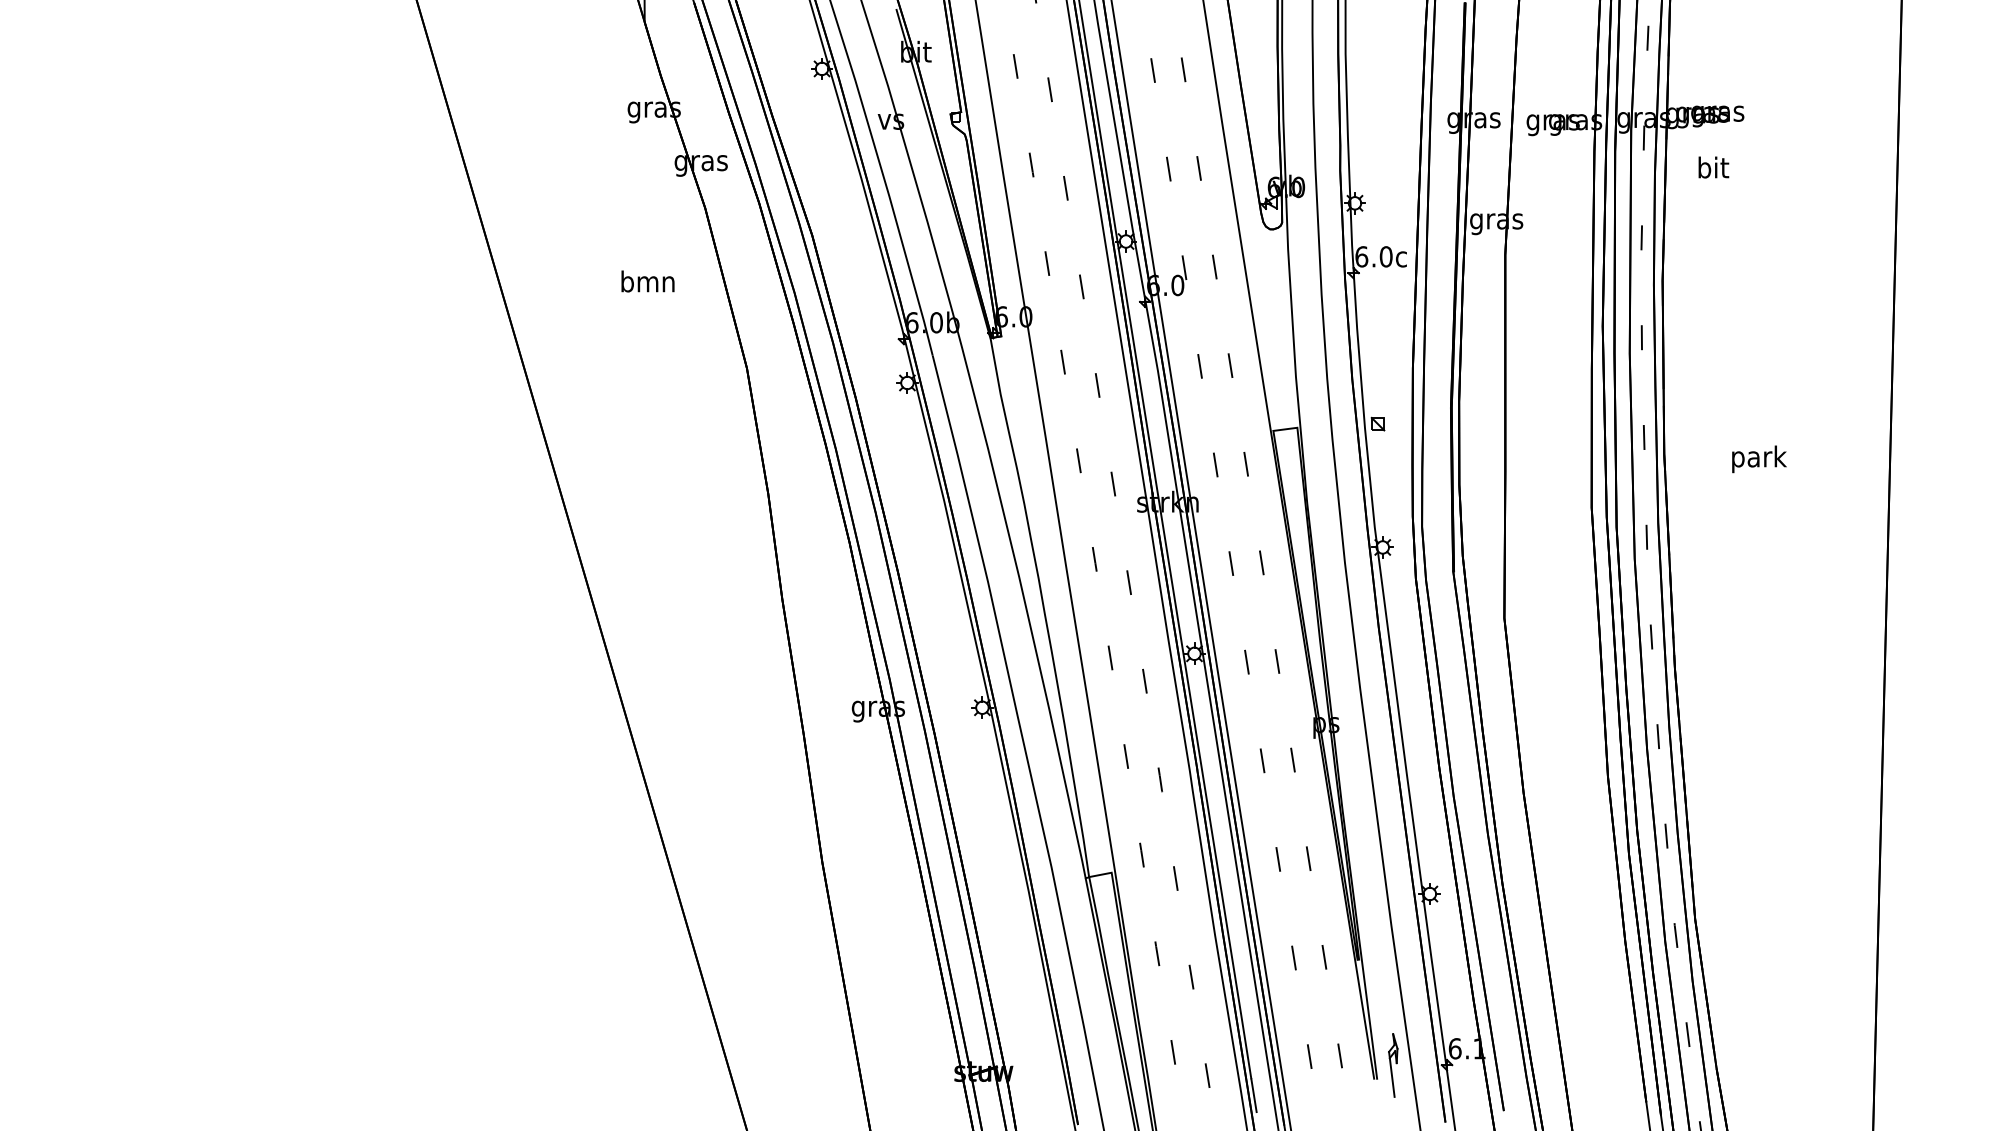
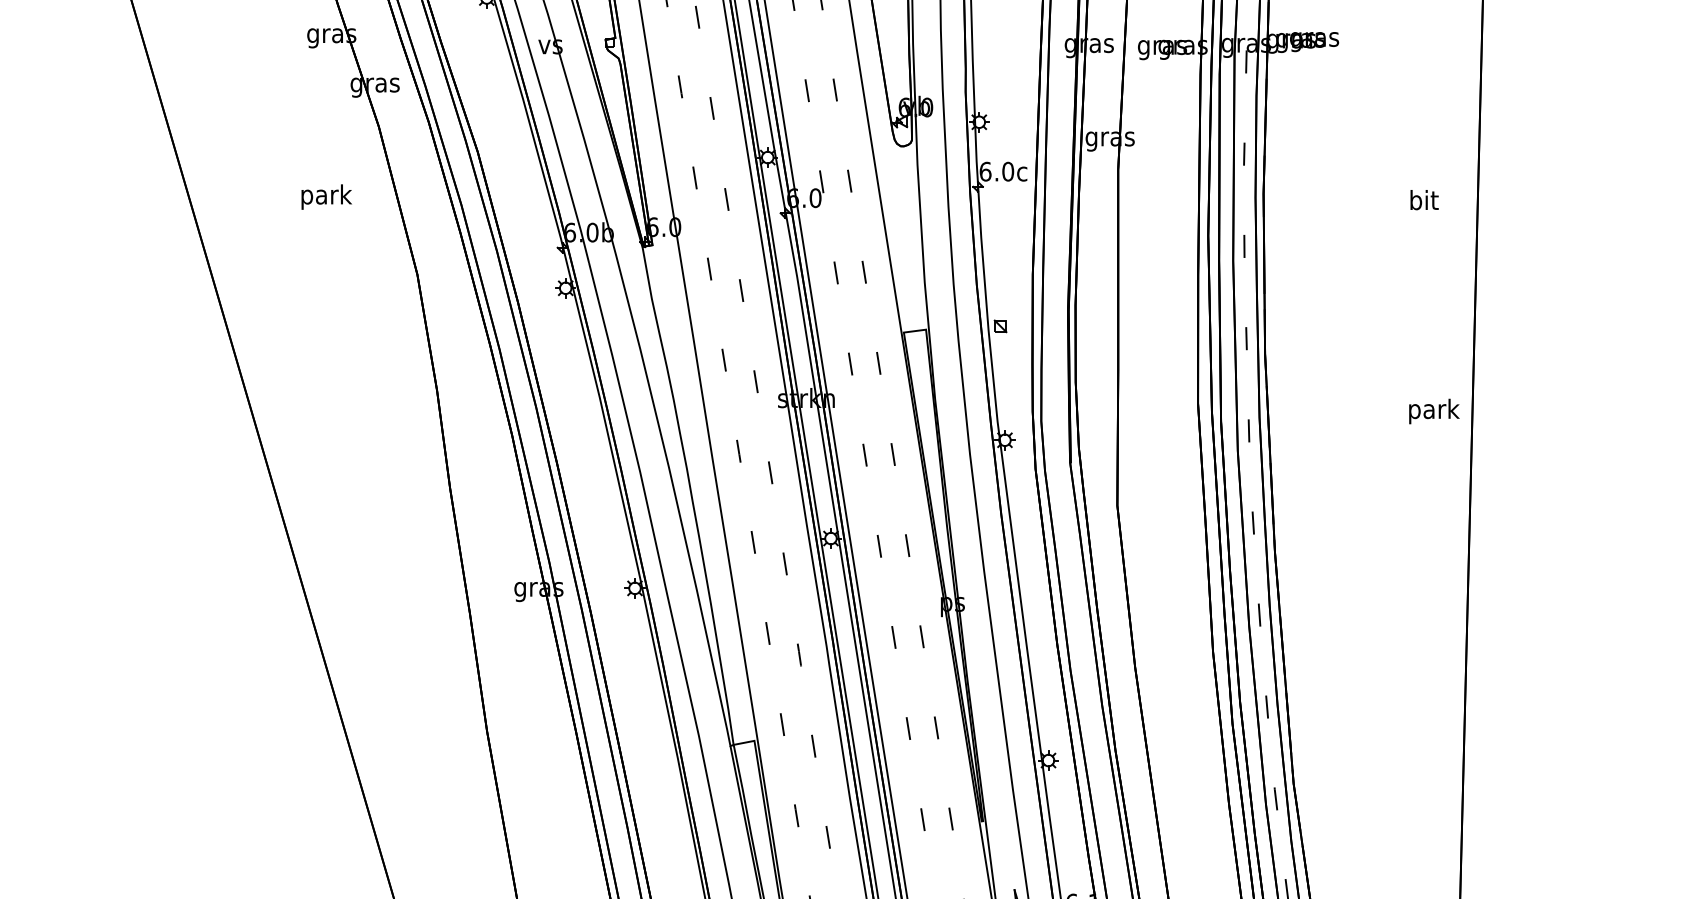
text: (1713, 167) -> (1424, 200), moved
text: (648, 284) -> (326, 197), bmn -> park
text: (1759, 459) -> (1434, 411), moved

